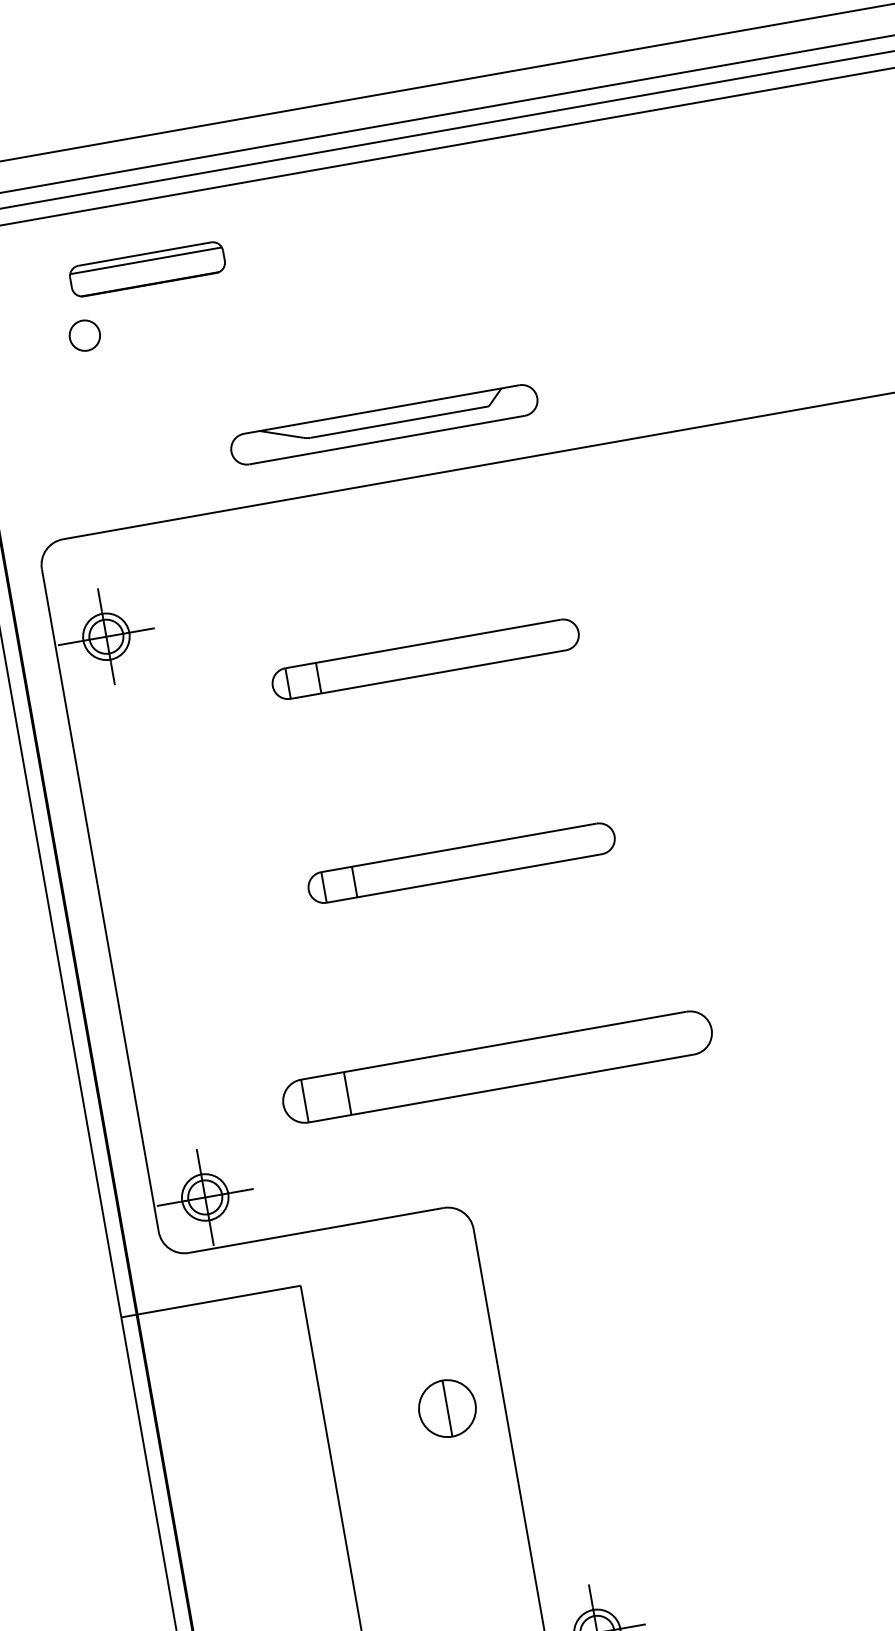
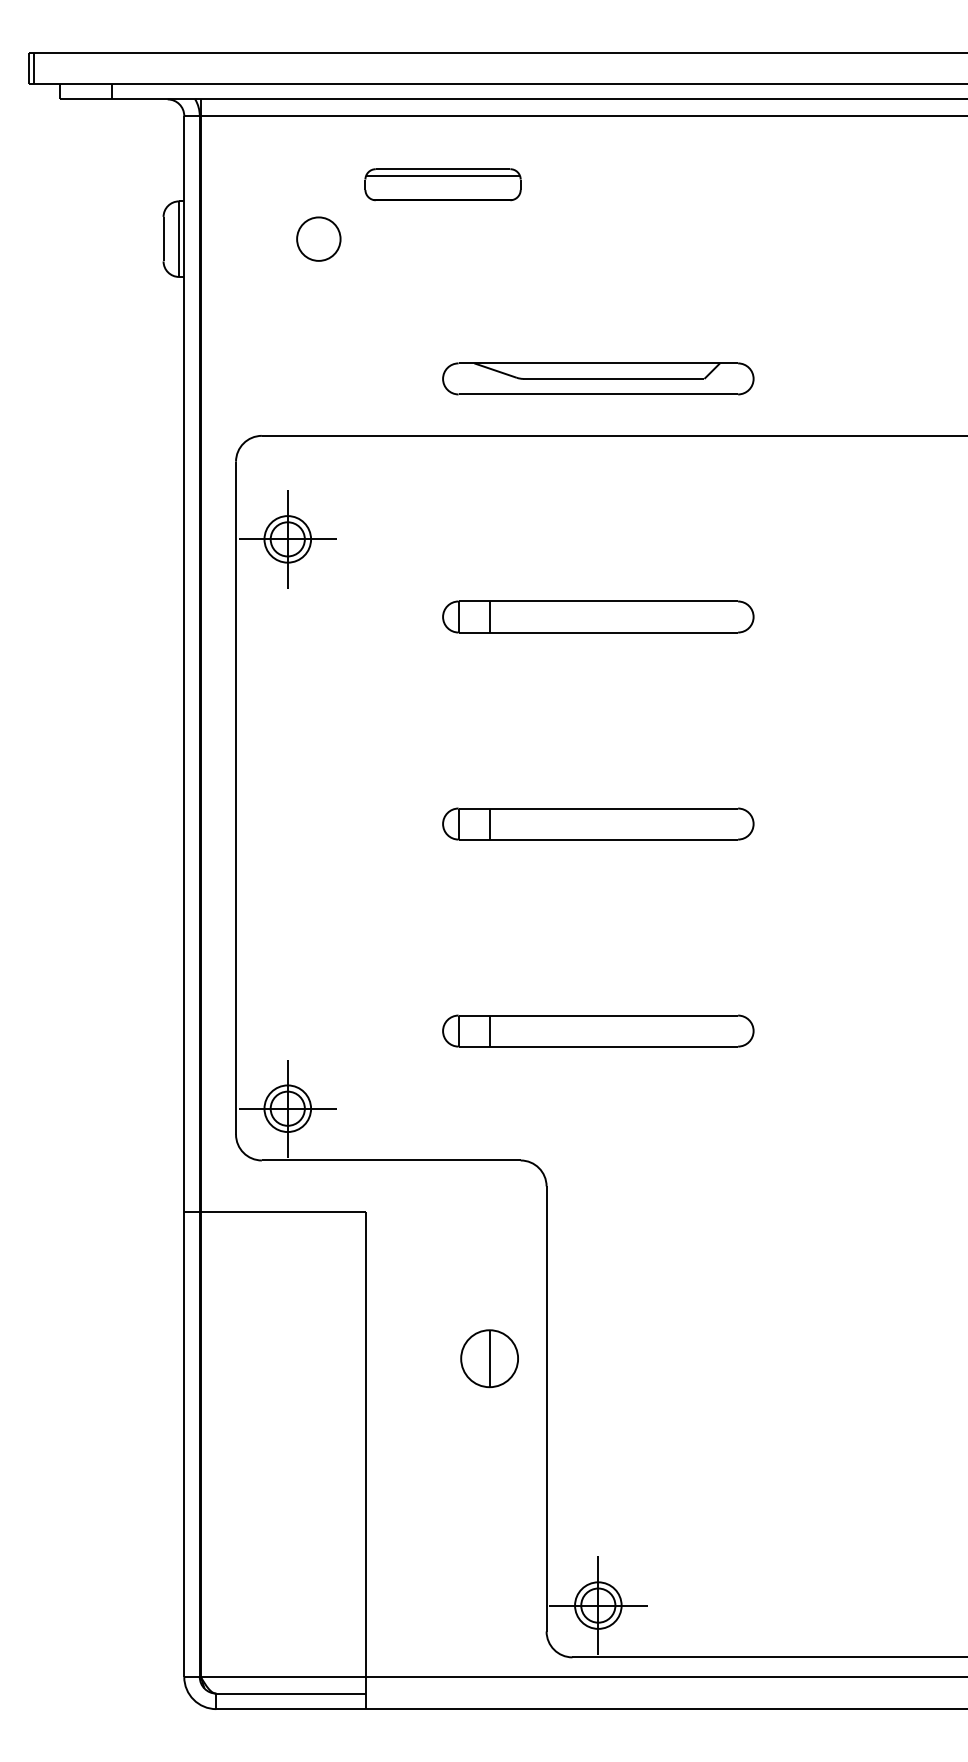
part: (146, 269) -> (442, 184), moved
part: (84, 335) -> (318, 238), size x1.43
part: (497, 1066) -> (598, 1030), size x0.71

